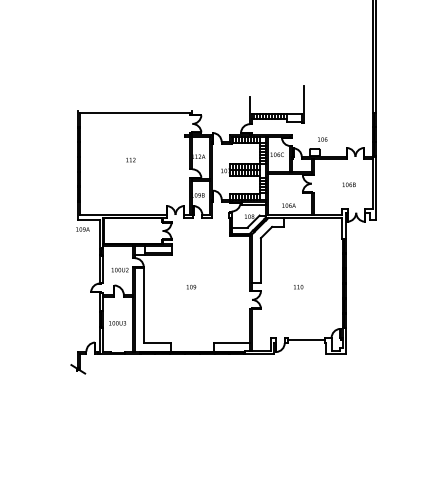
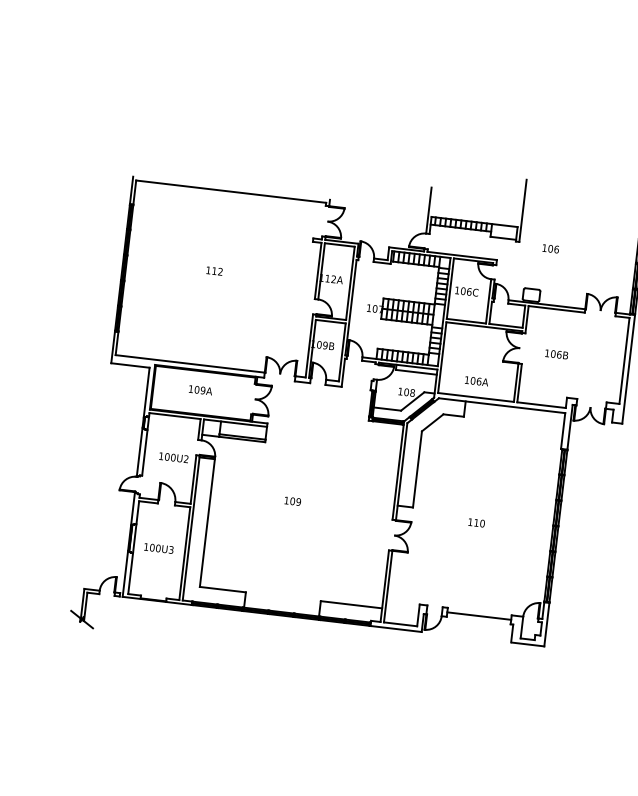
text: (322, 139) -> (550, 248), moved
text: (348, 184) -> (555, 353), moved
text: (82, 229) -> (199, 390), moved

